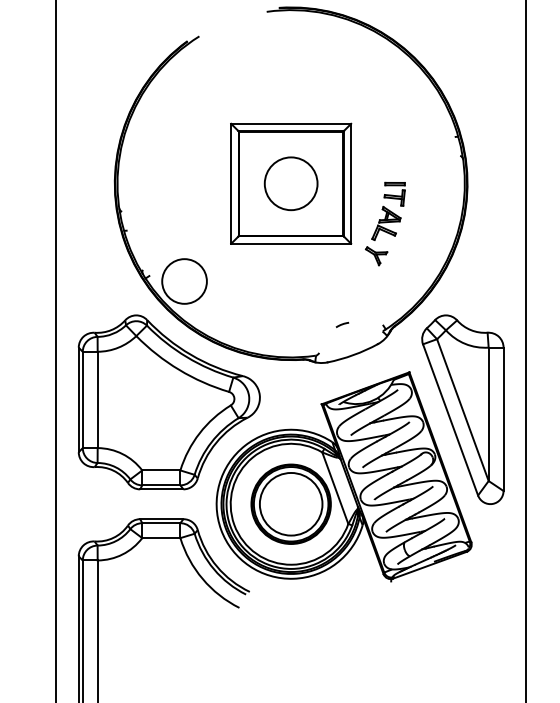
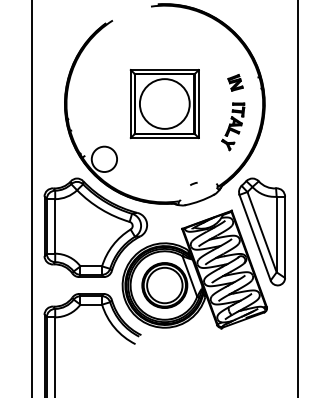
part: (415, 145) -> (235, 82), added
circle: (290, 182) -> (164, 103), size x1.67
part: (385, 223) -> (233, 126), moved

